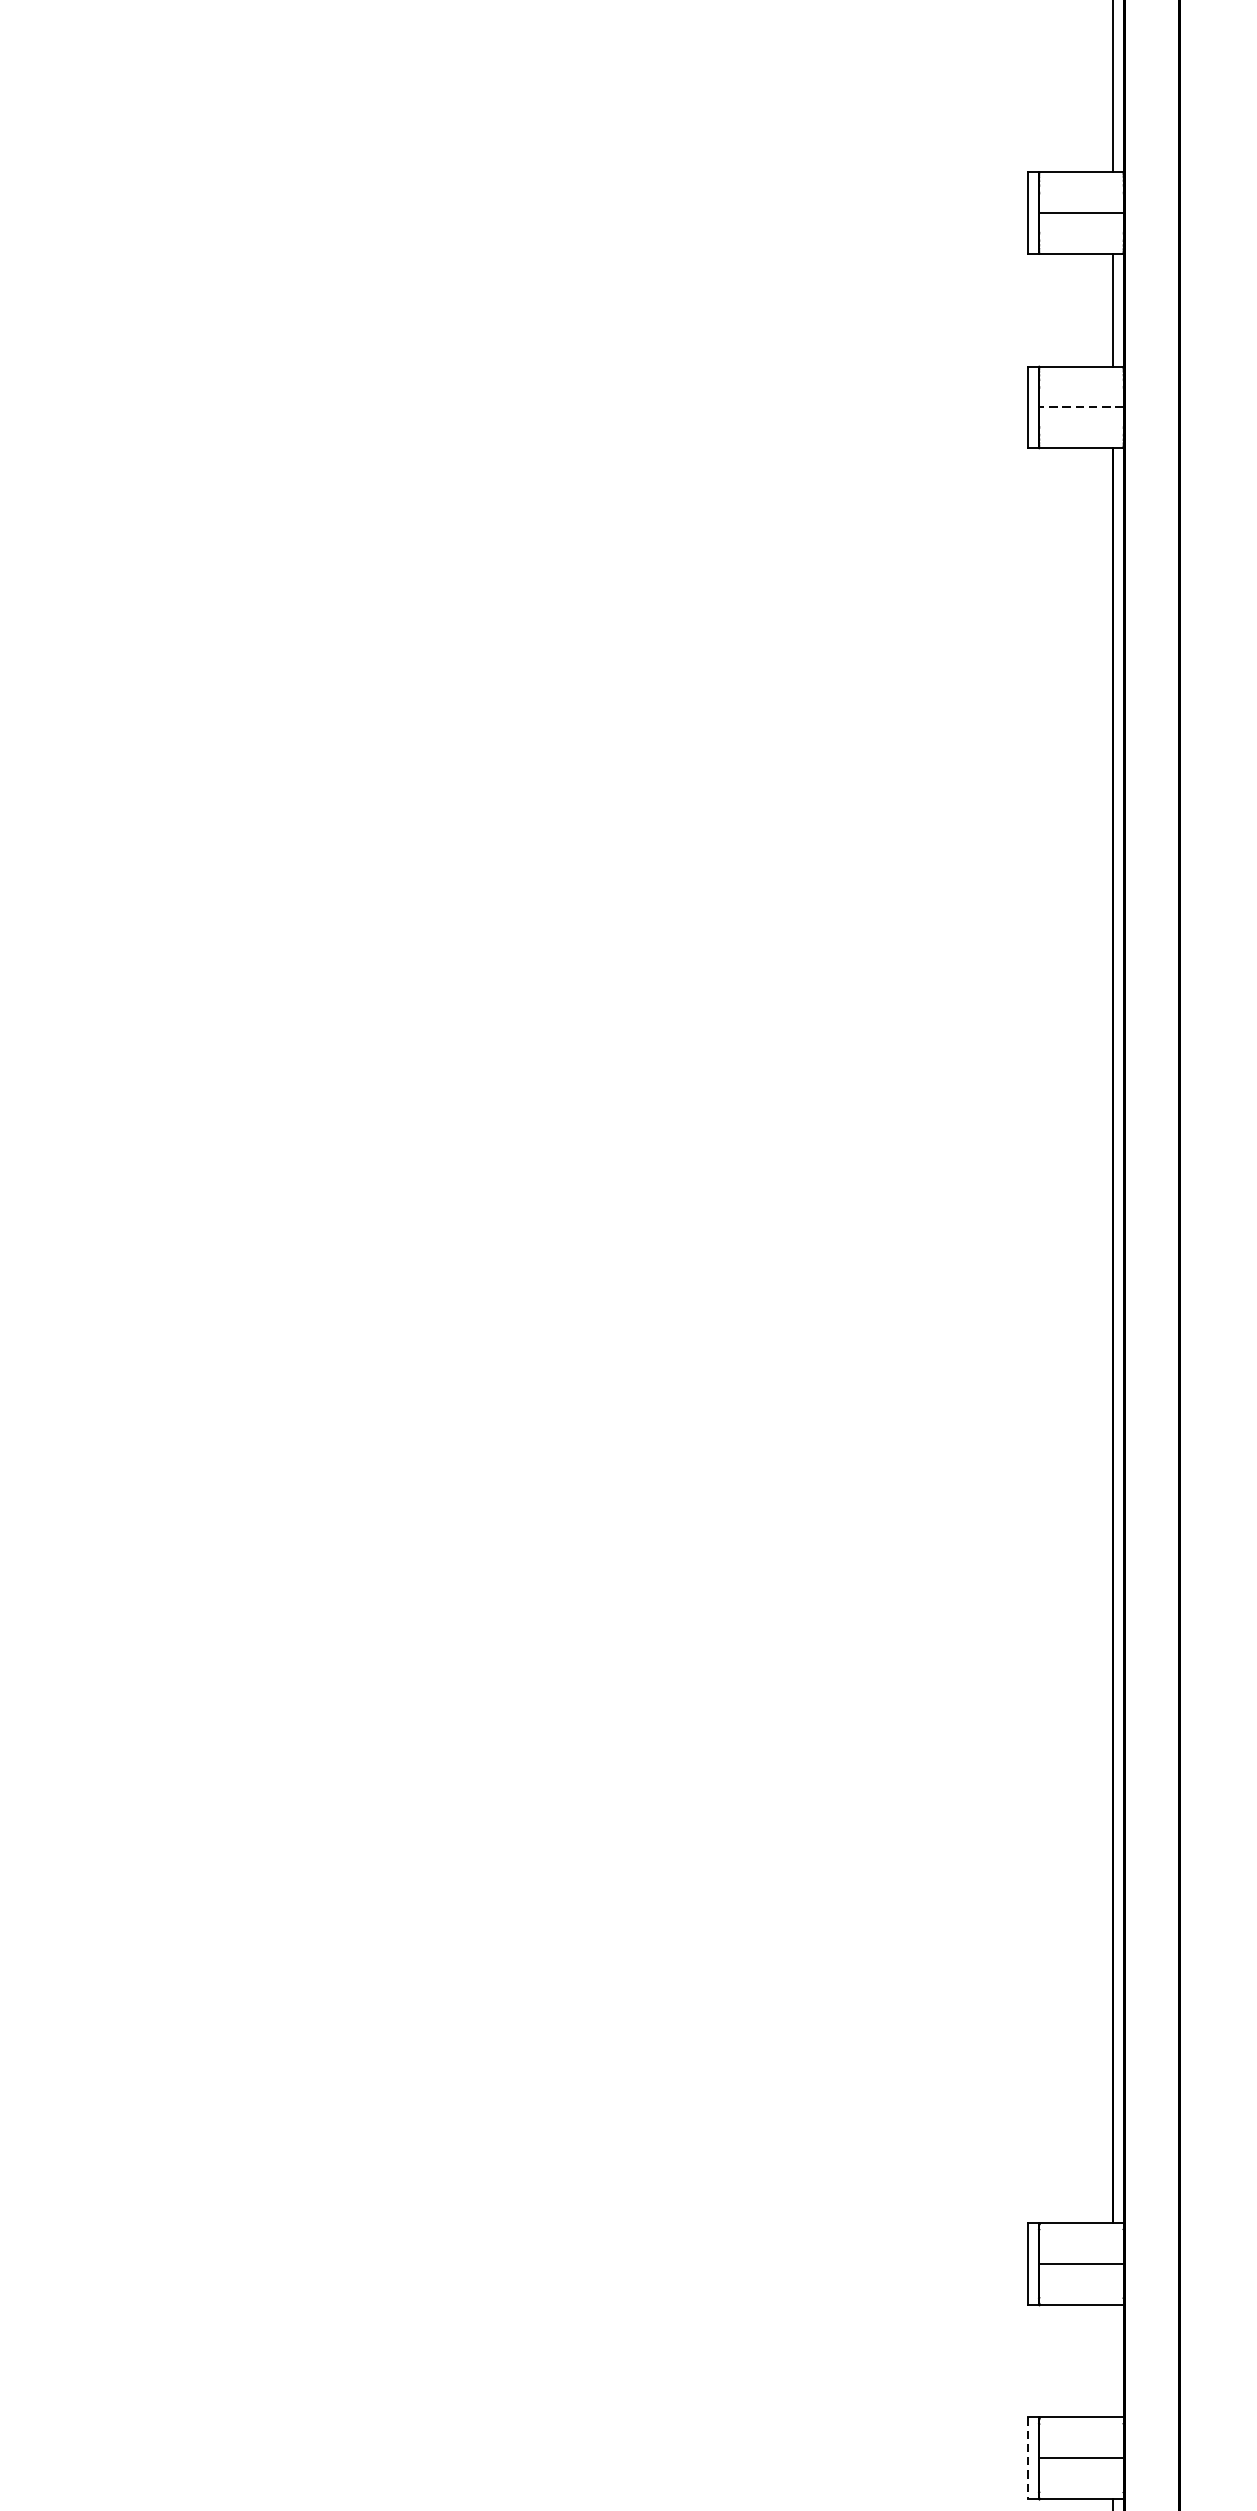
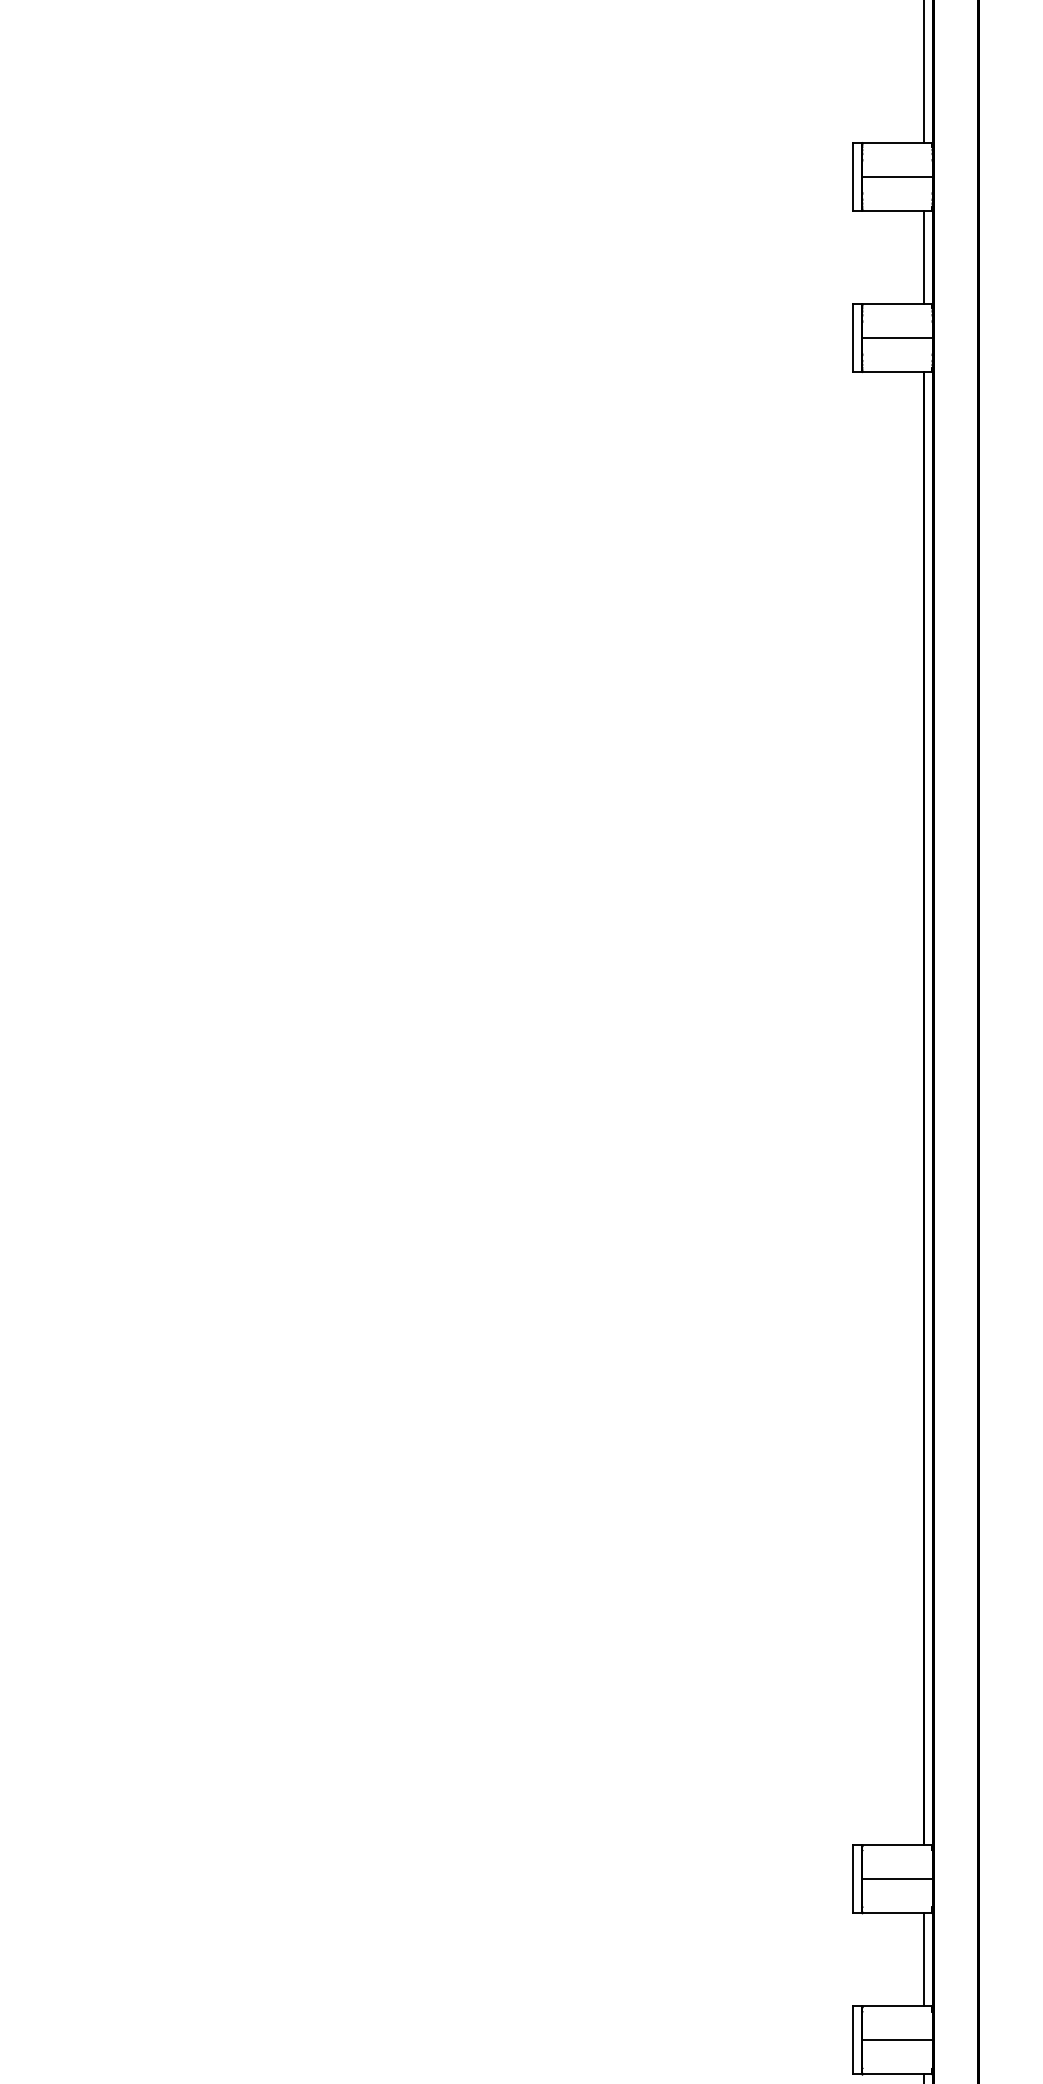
line: (1081, 407) -> (897, 338), dashed -> solid
line: (1112, 2360) -> (923, 1959), added
line: (1028, 2458) -> (853, 2040), dashed -> solid

